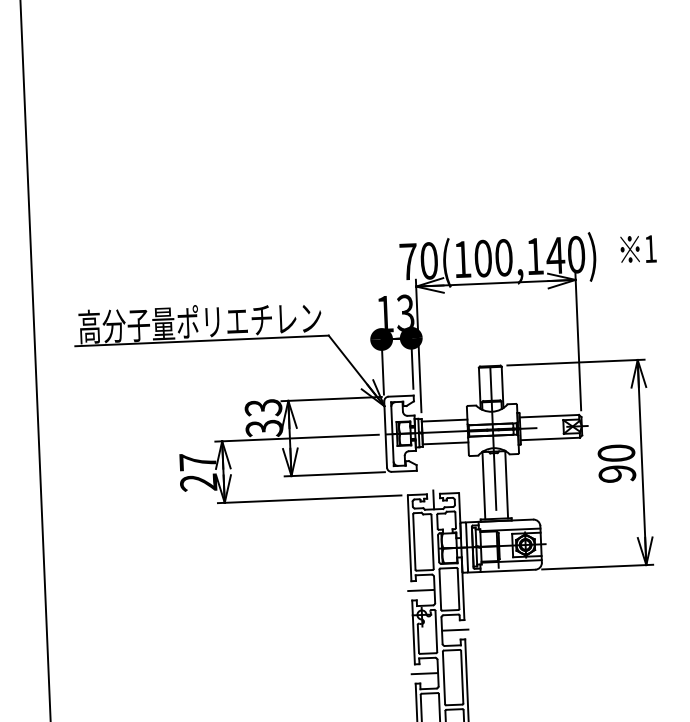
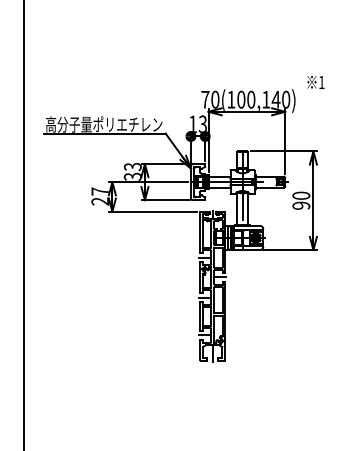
text: (637, 249) -> (315, 82), moved

